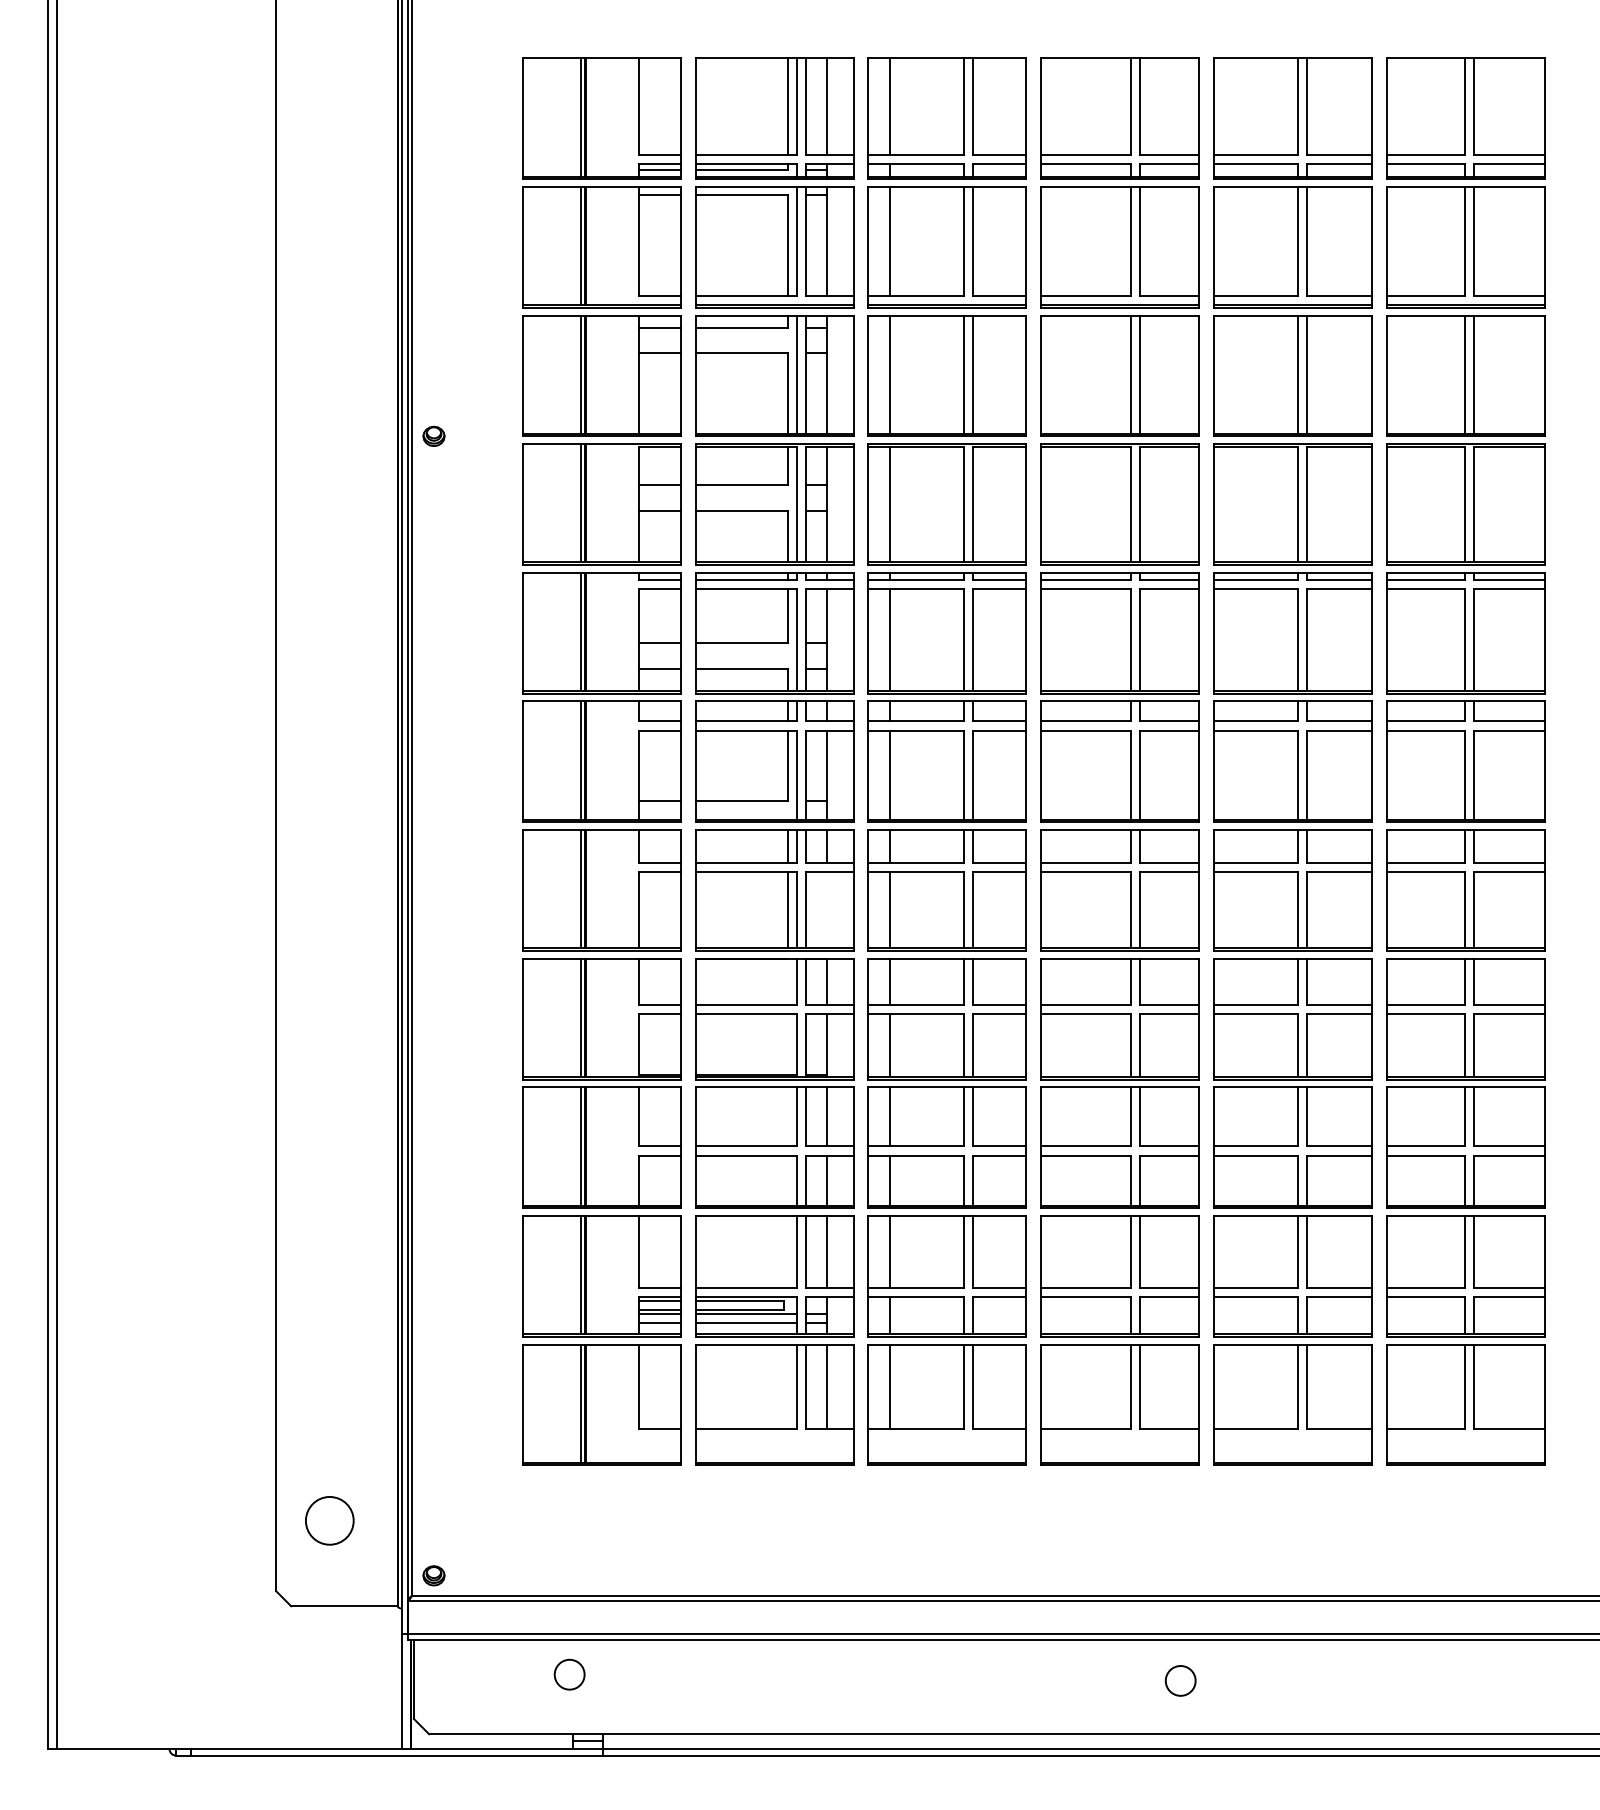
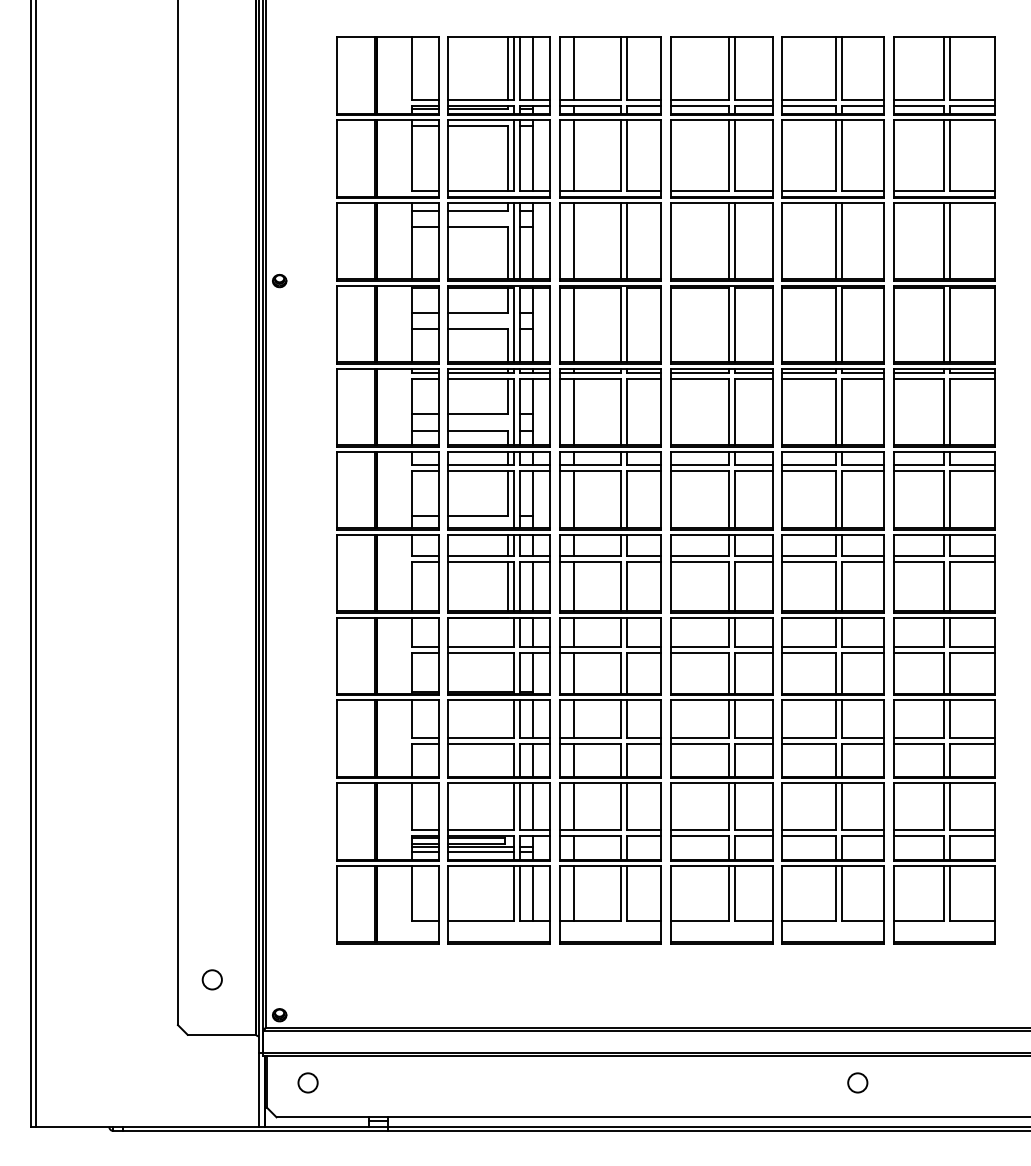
line: (826, 908) -> (532, 585), added
circle: (328, 1520) -> (211, 979), size x0.62
circle: (568, 1674) -> (307, 1082), moved
circle: (1180, 1680) -> (857, 1082), moved

